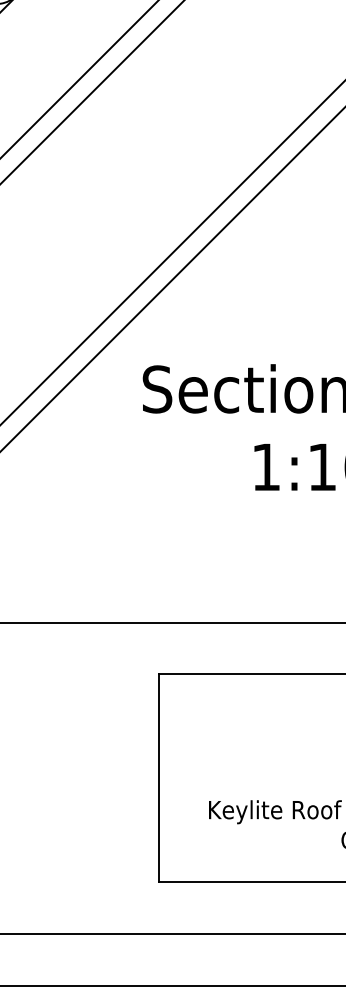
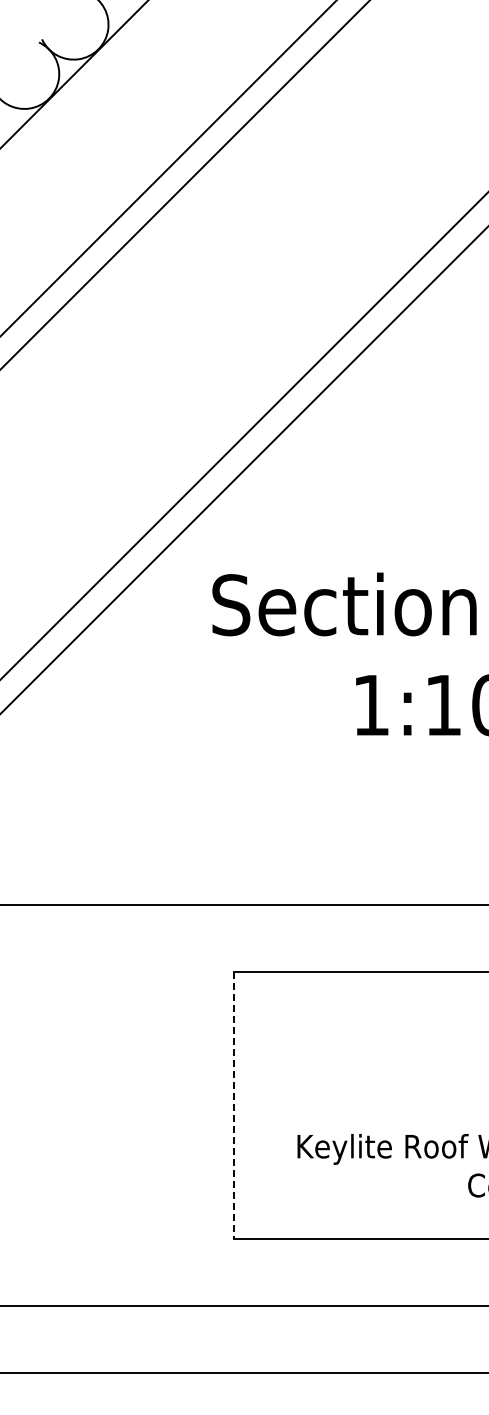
line: (159, 778) -> (233, 1105), solid -> dashed

